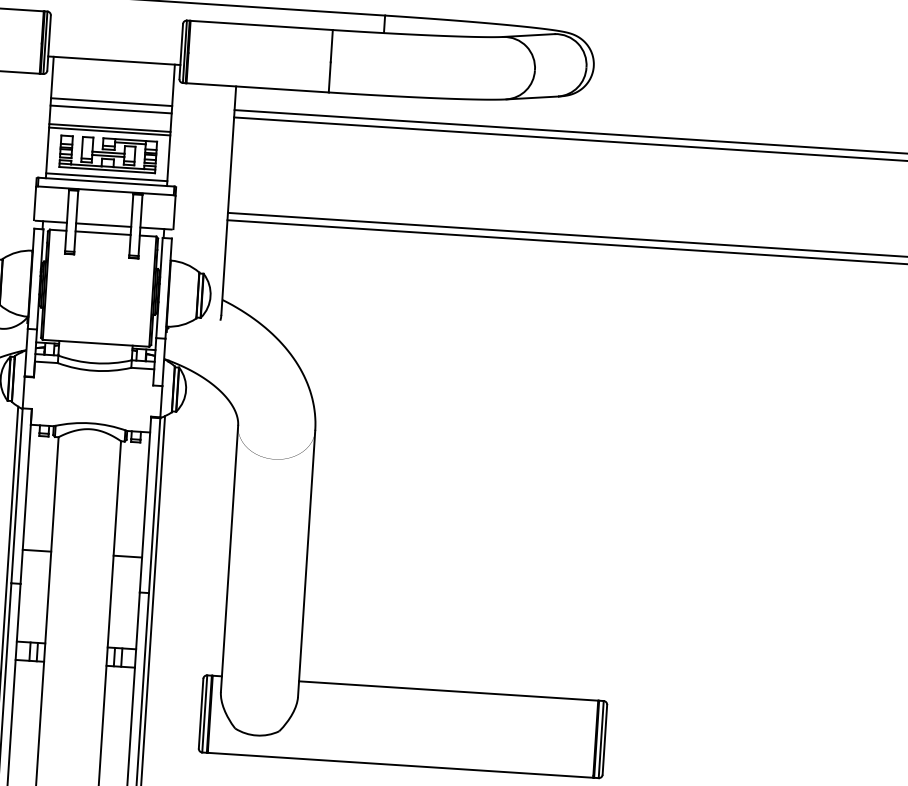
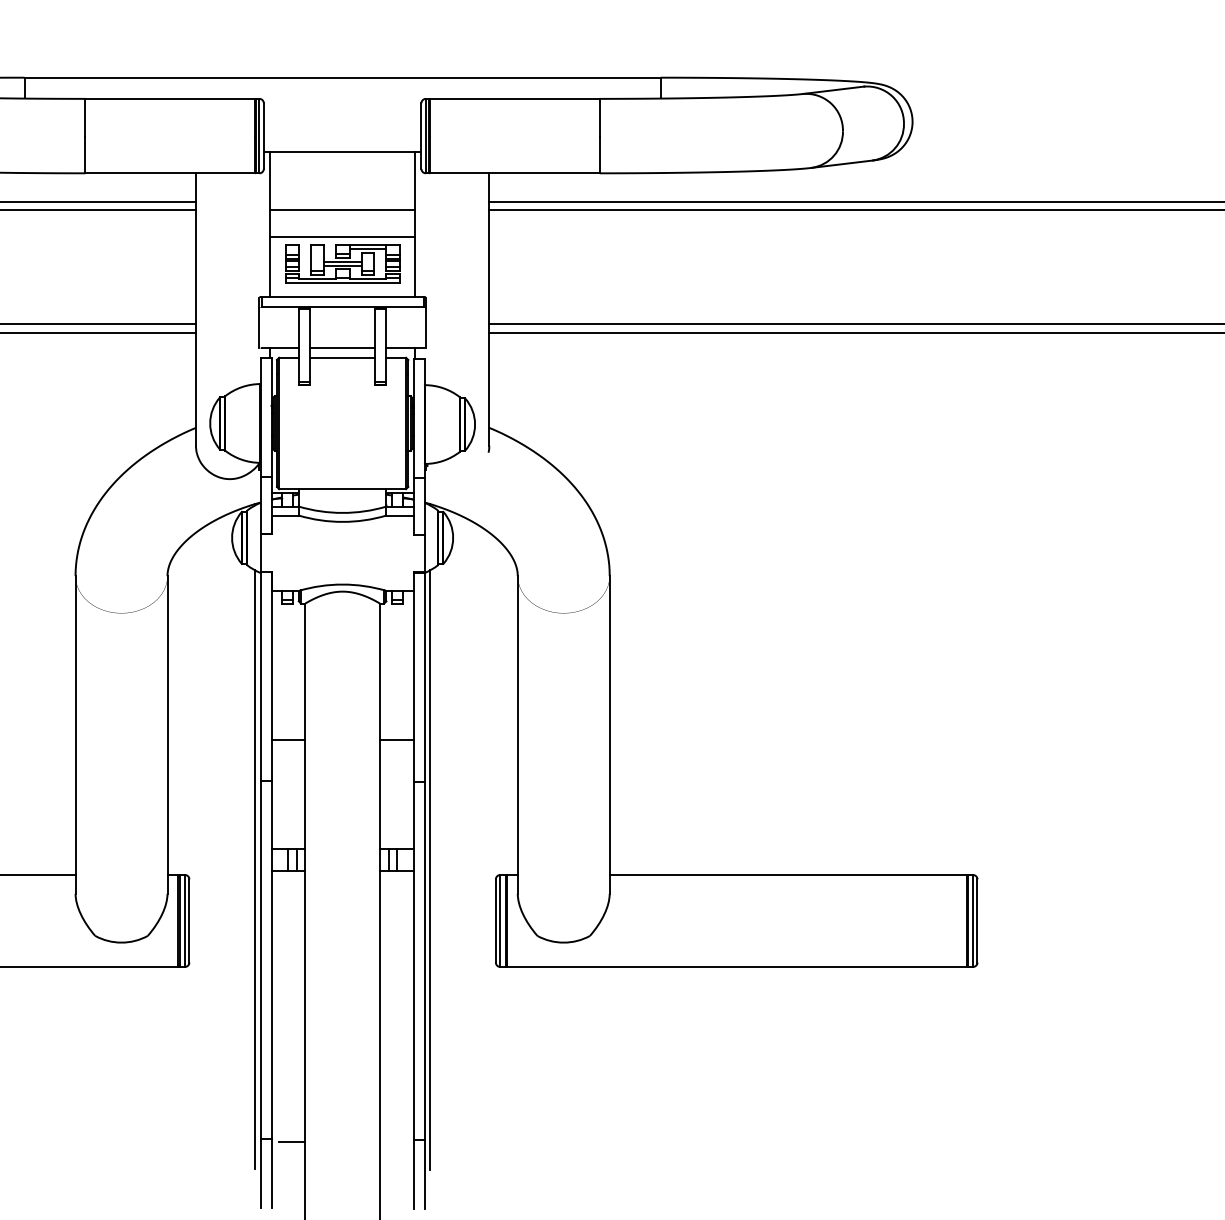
line: (111, 102) -> (342, 201), removed
line: (109, 128) -> (342, 232), removed
line: (106, 177) -> (342, 291), removed

